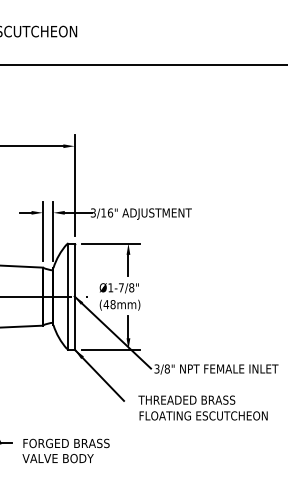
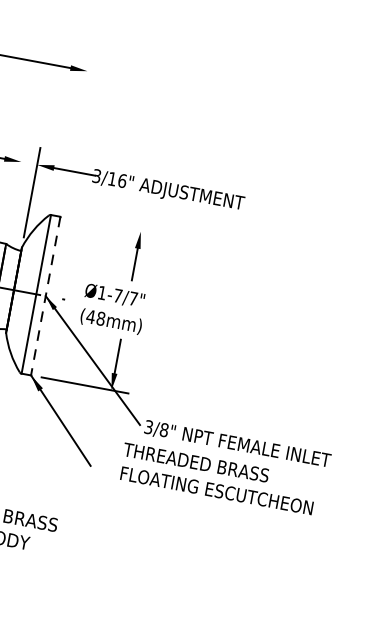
line: (74, 185) -> (76, 129), removed
line: (42, 231) -> (15, 189), removed
line: (110, 243) -> (114, 226), removed
text: (131, 287) -> (133, 298), Ø1-7/8" -> Ø1-7/7"
line: (74, 297) -> (45, 297), solid -> dashed
text: (202, 407) -> (217, 477), moved

